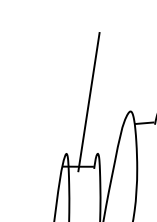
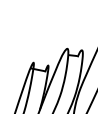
line: (88, 102) -> (48, 40), removed

